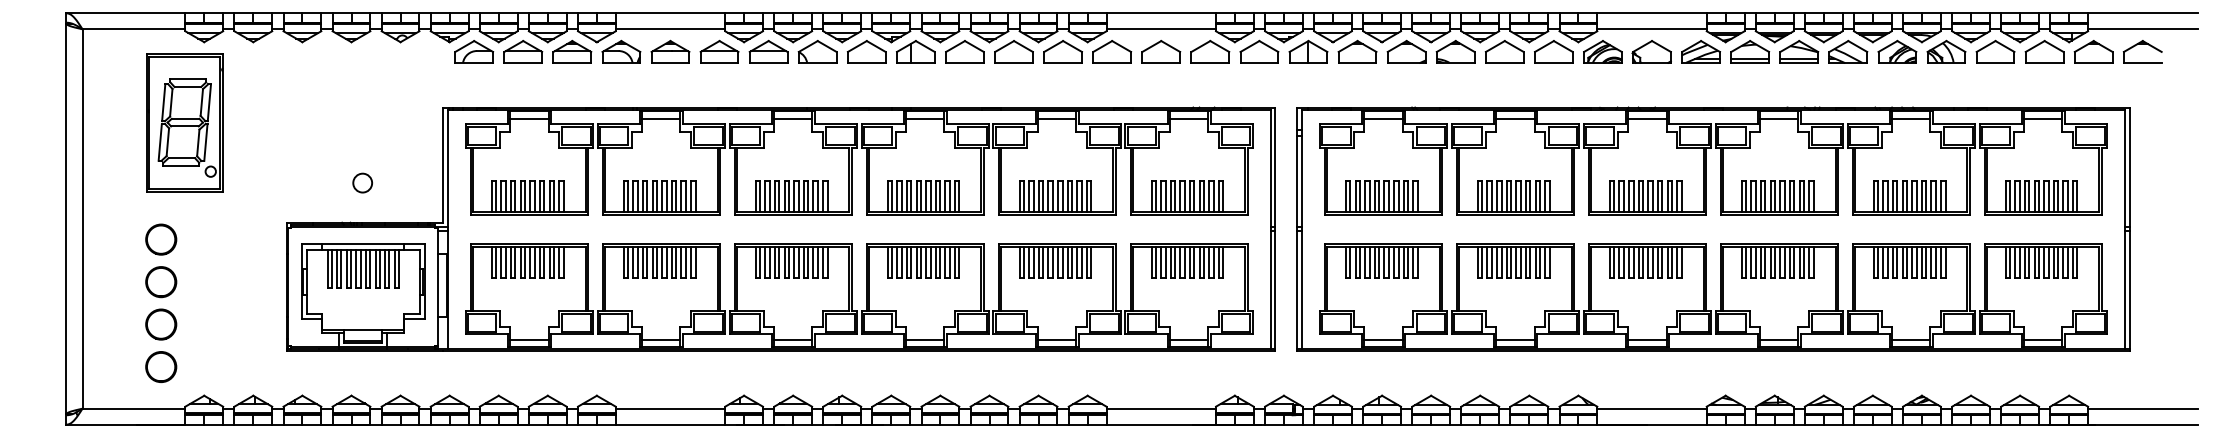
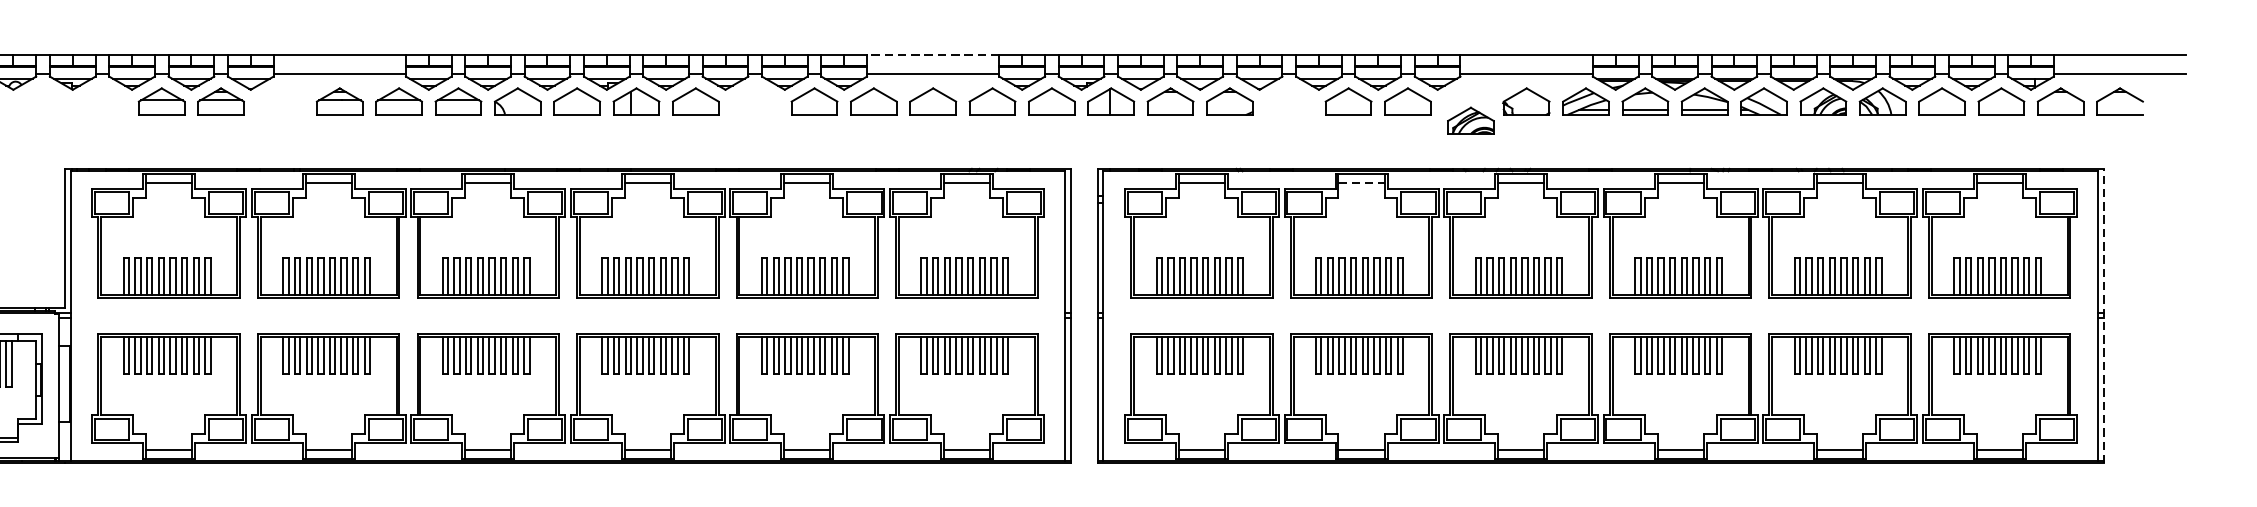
line: (1161, 13) -> (933, 55), solid -> dashed
part: (474, 51) -> (102, 101), removed
part: (621, 51) -> (280, 101), removed
part: (1013, 51) -> (754, 101), removed
part: (1455, 51) -> (1289, 101), removed
part: (1602, 51) -> (1470, 120), moved
line: (1515, 118) -> (1361, 182), solid -> dashed
line: (2129, 229) -> (2104, 316), solid -> dashed

